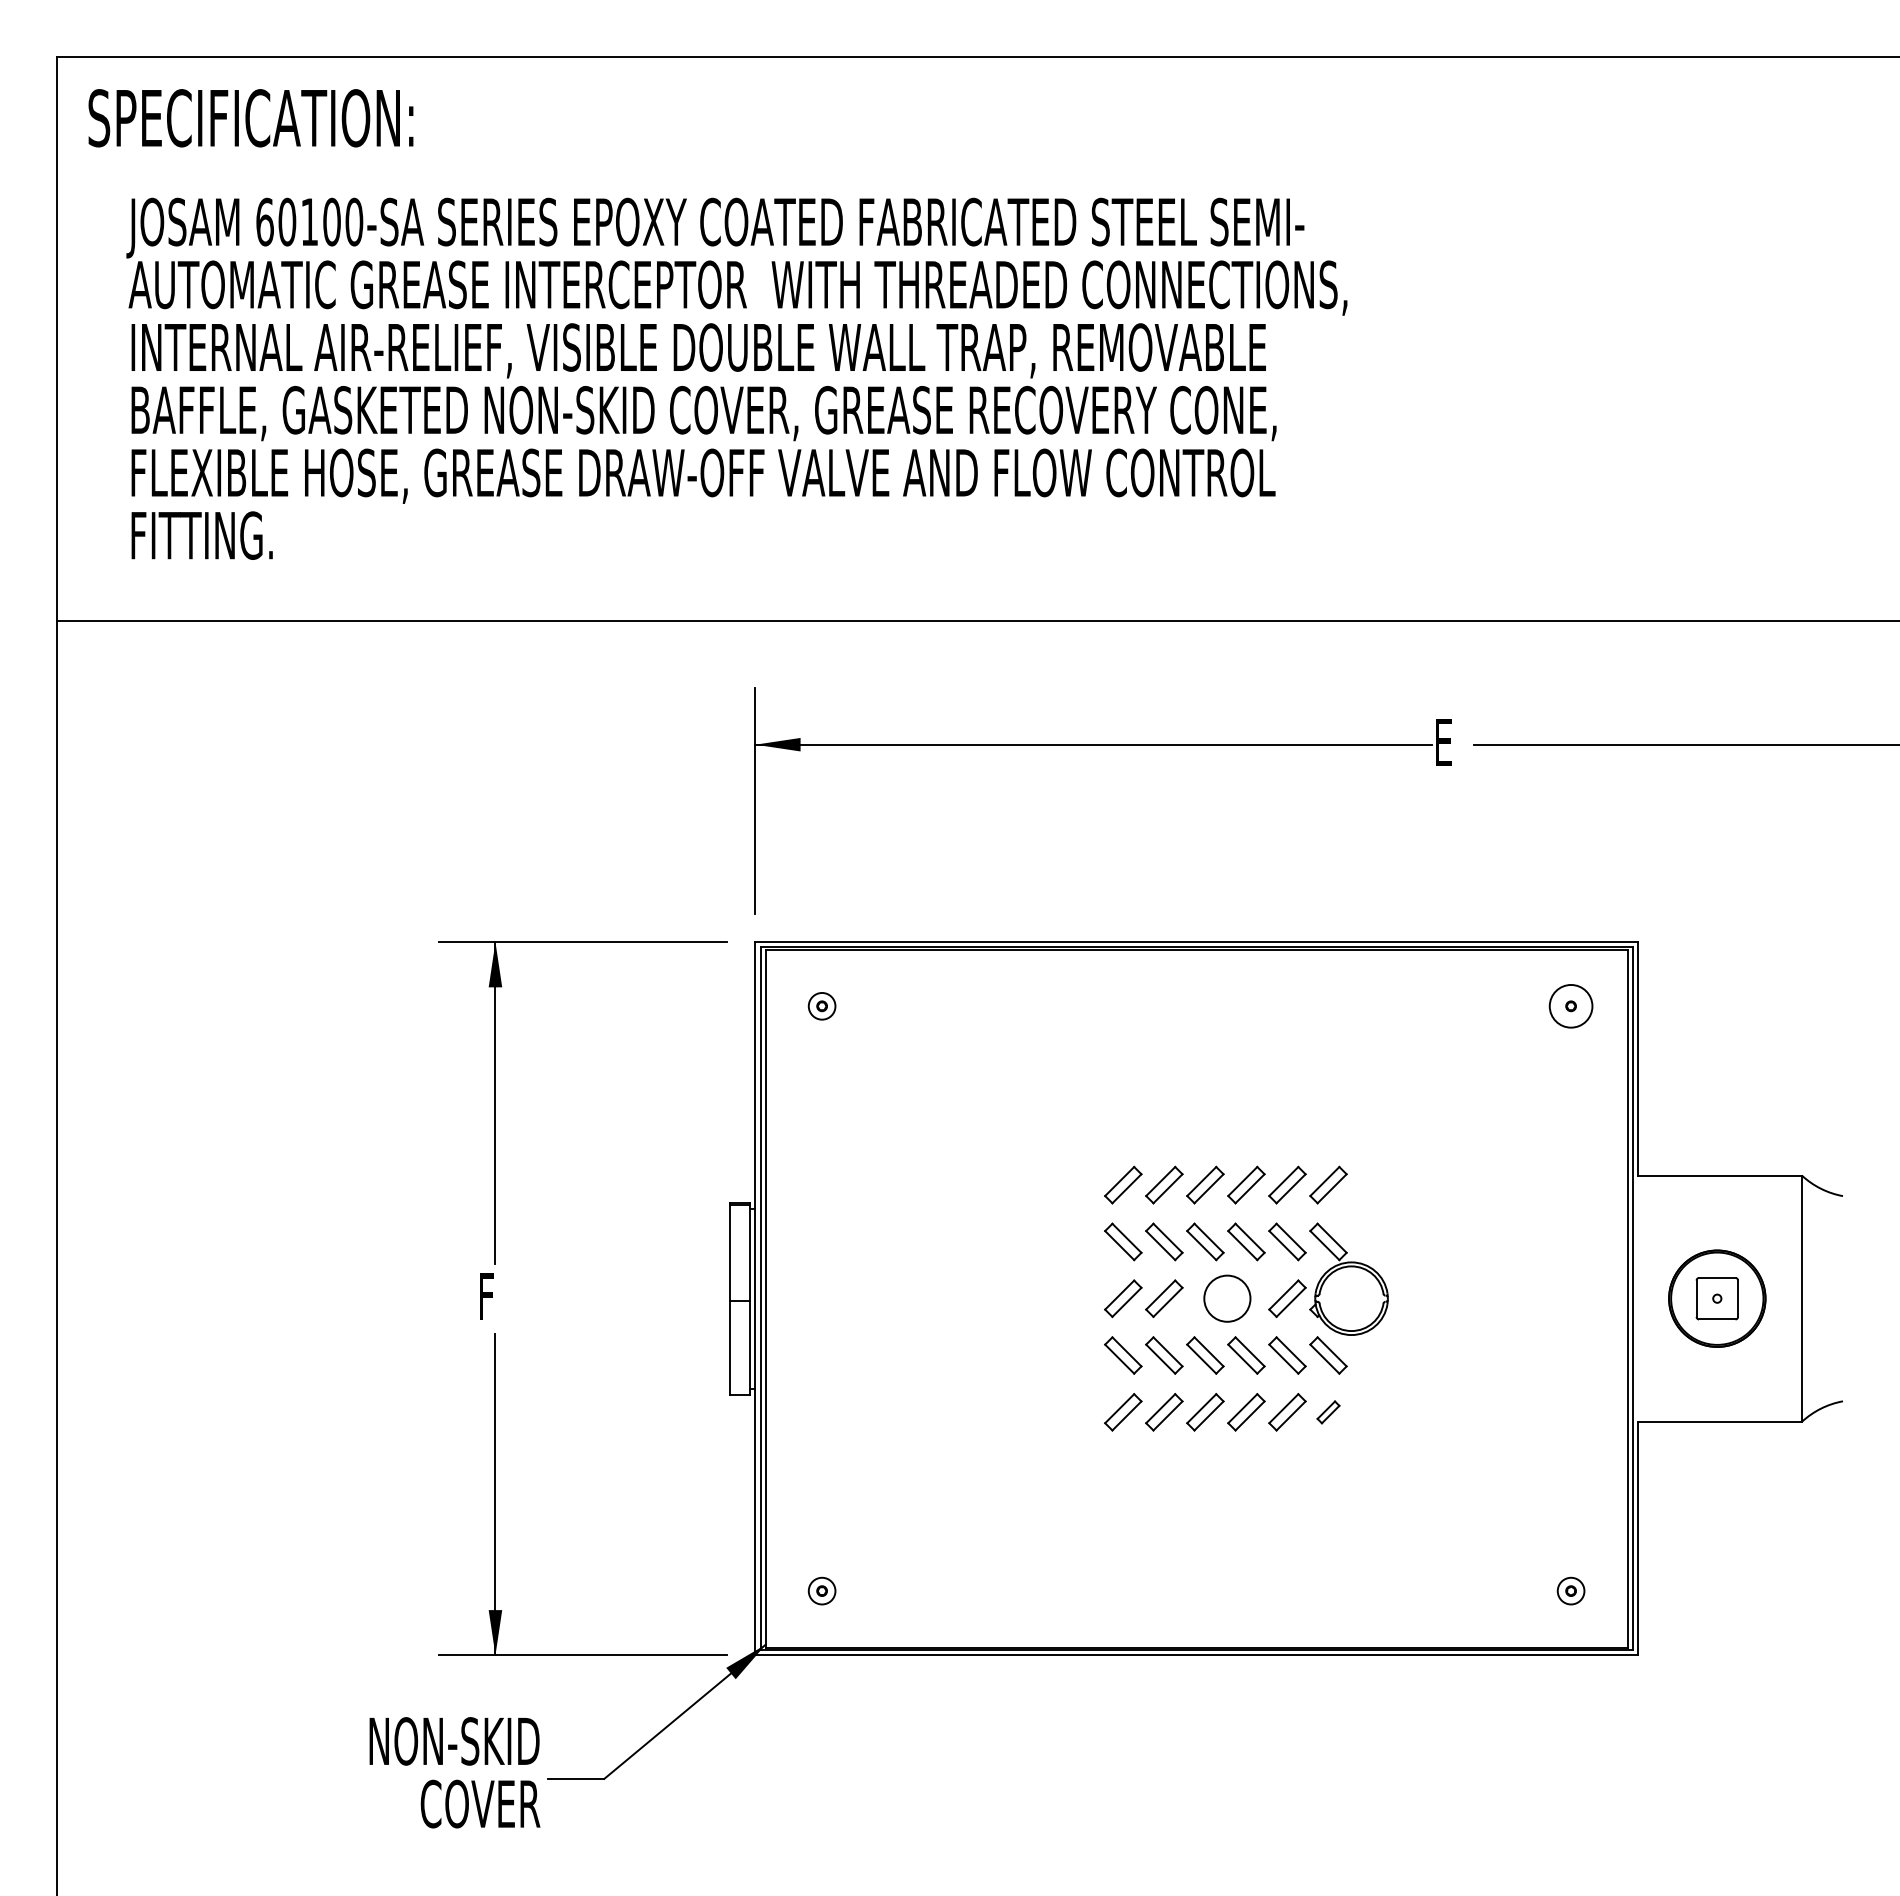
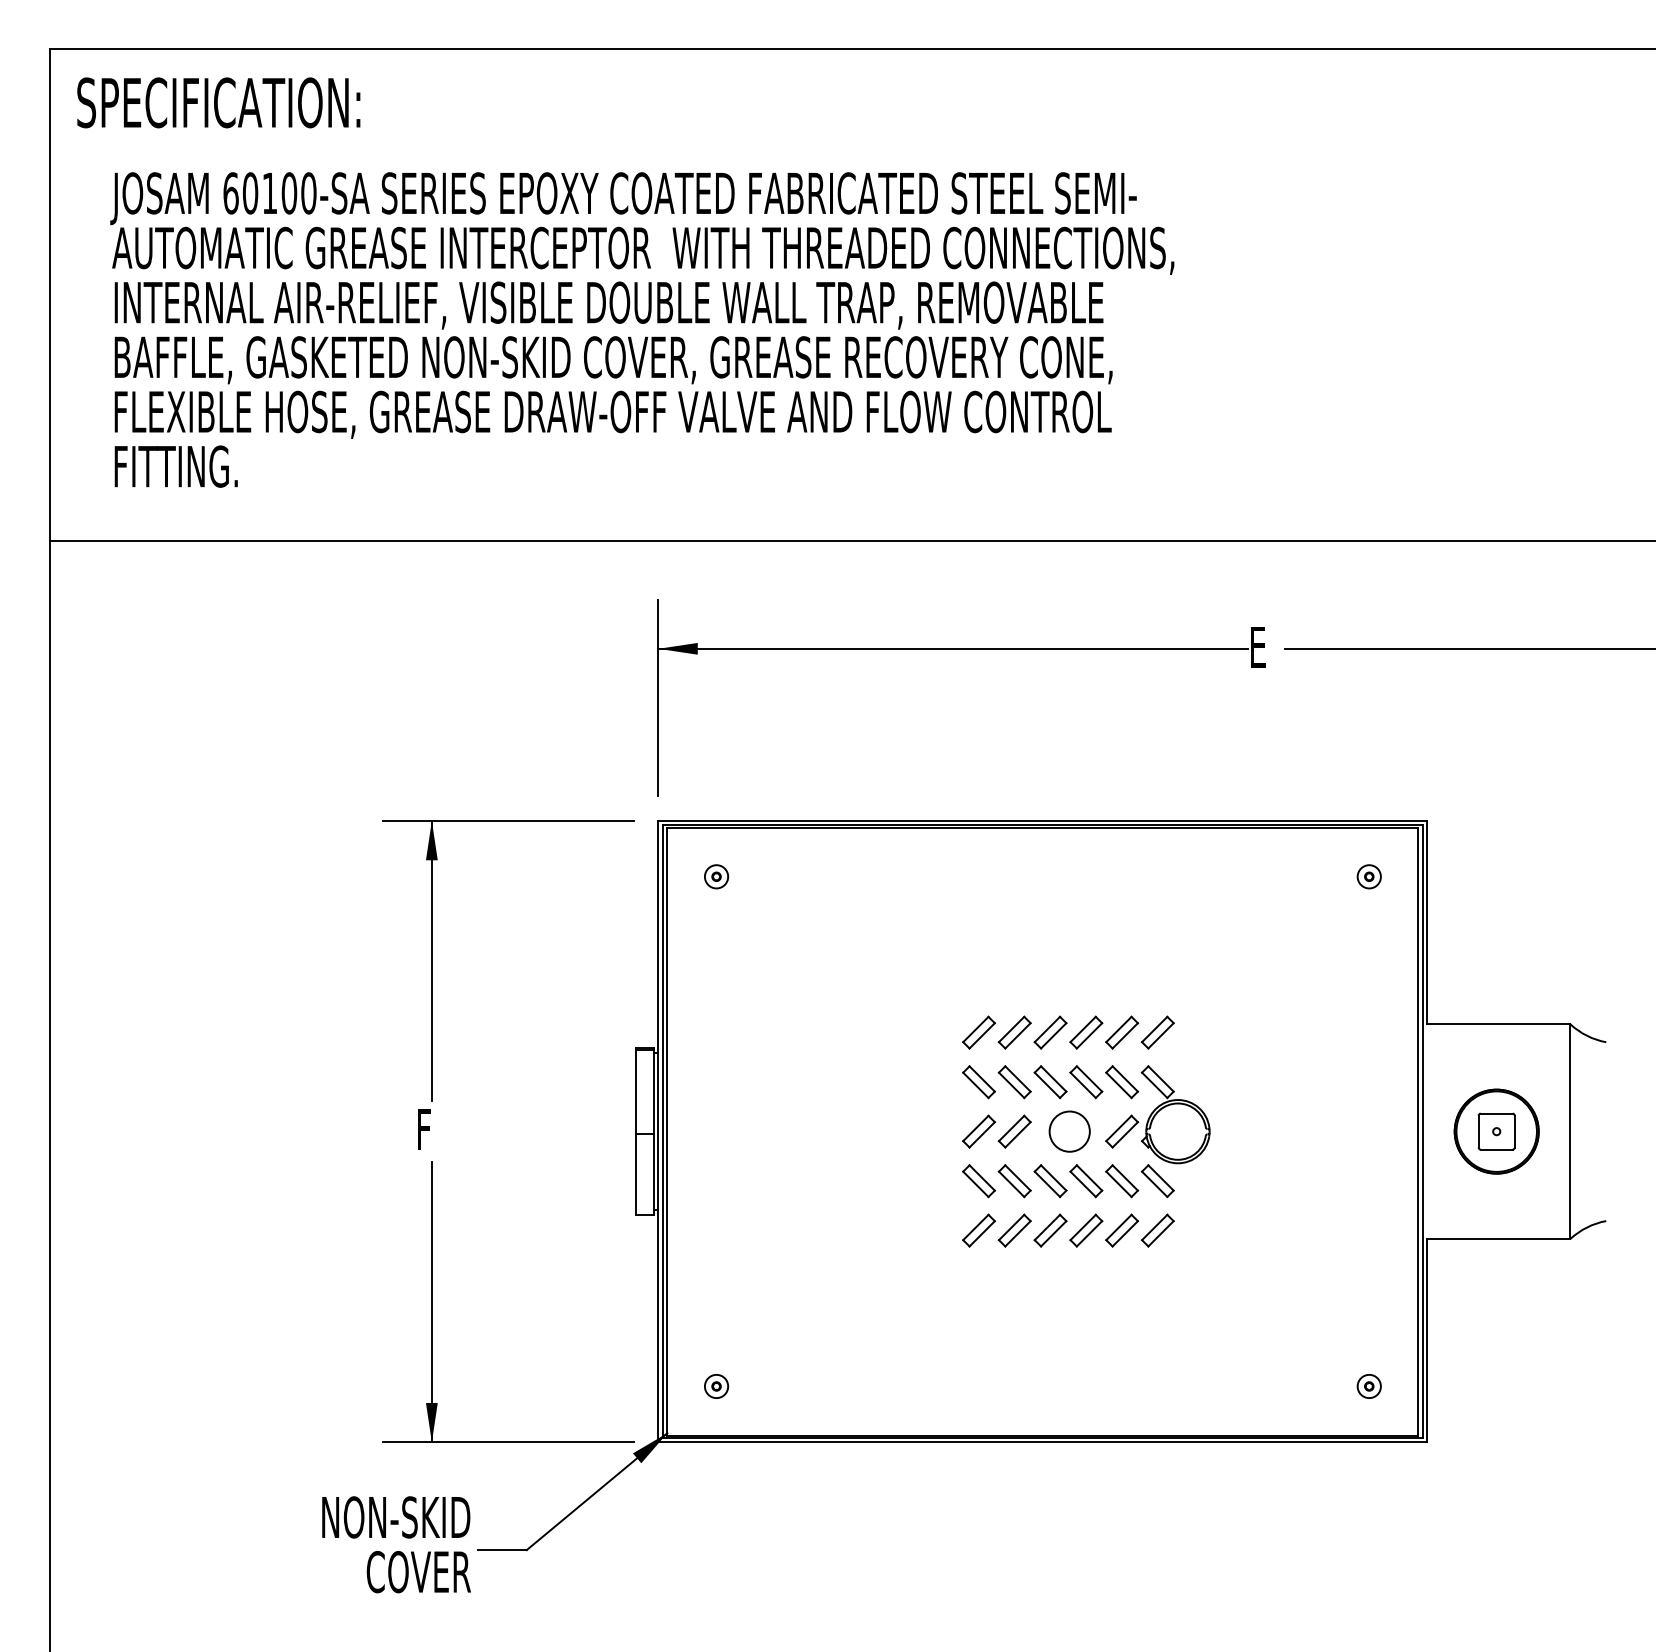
circle: (1570, 1005) -> (1368, 876), size x0.62
part: (1328, 1412) -> (1157, 1230), size x1.67

